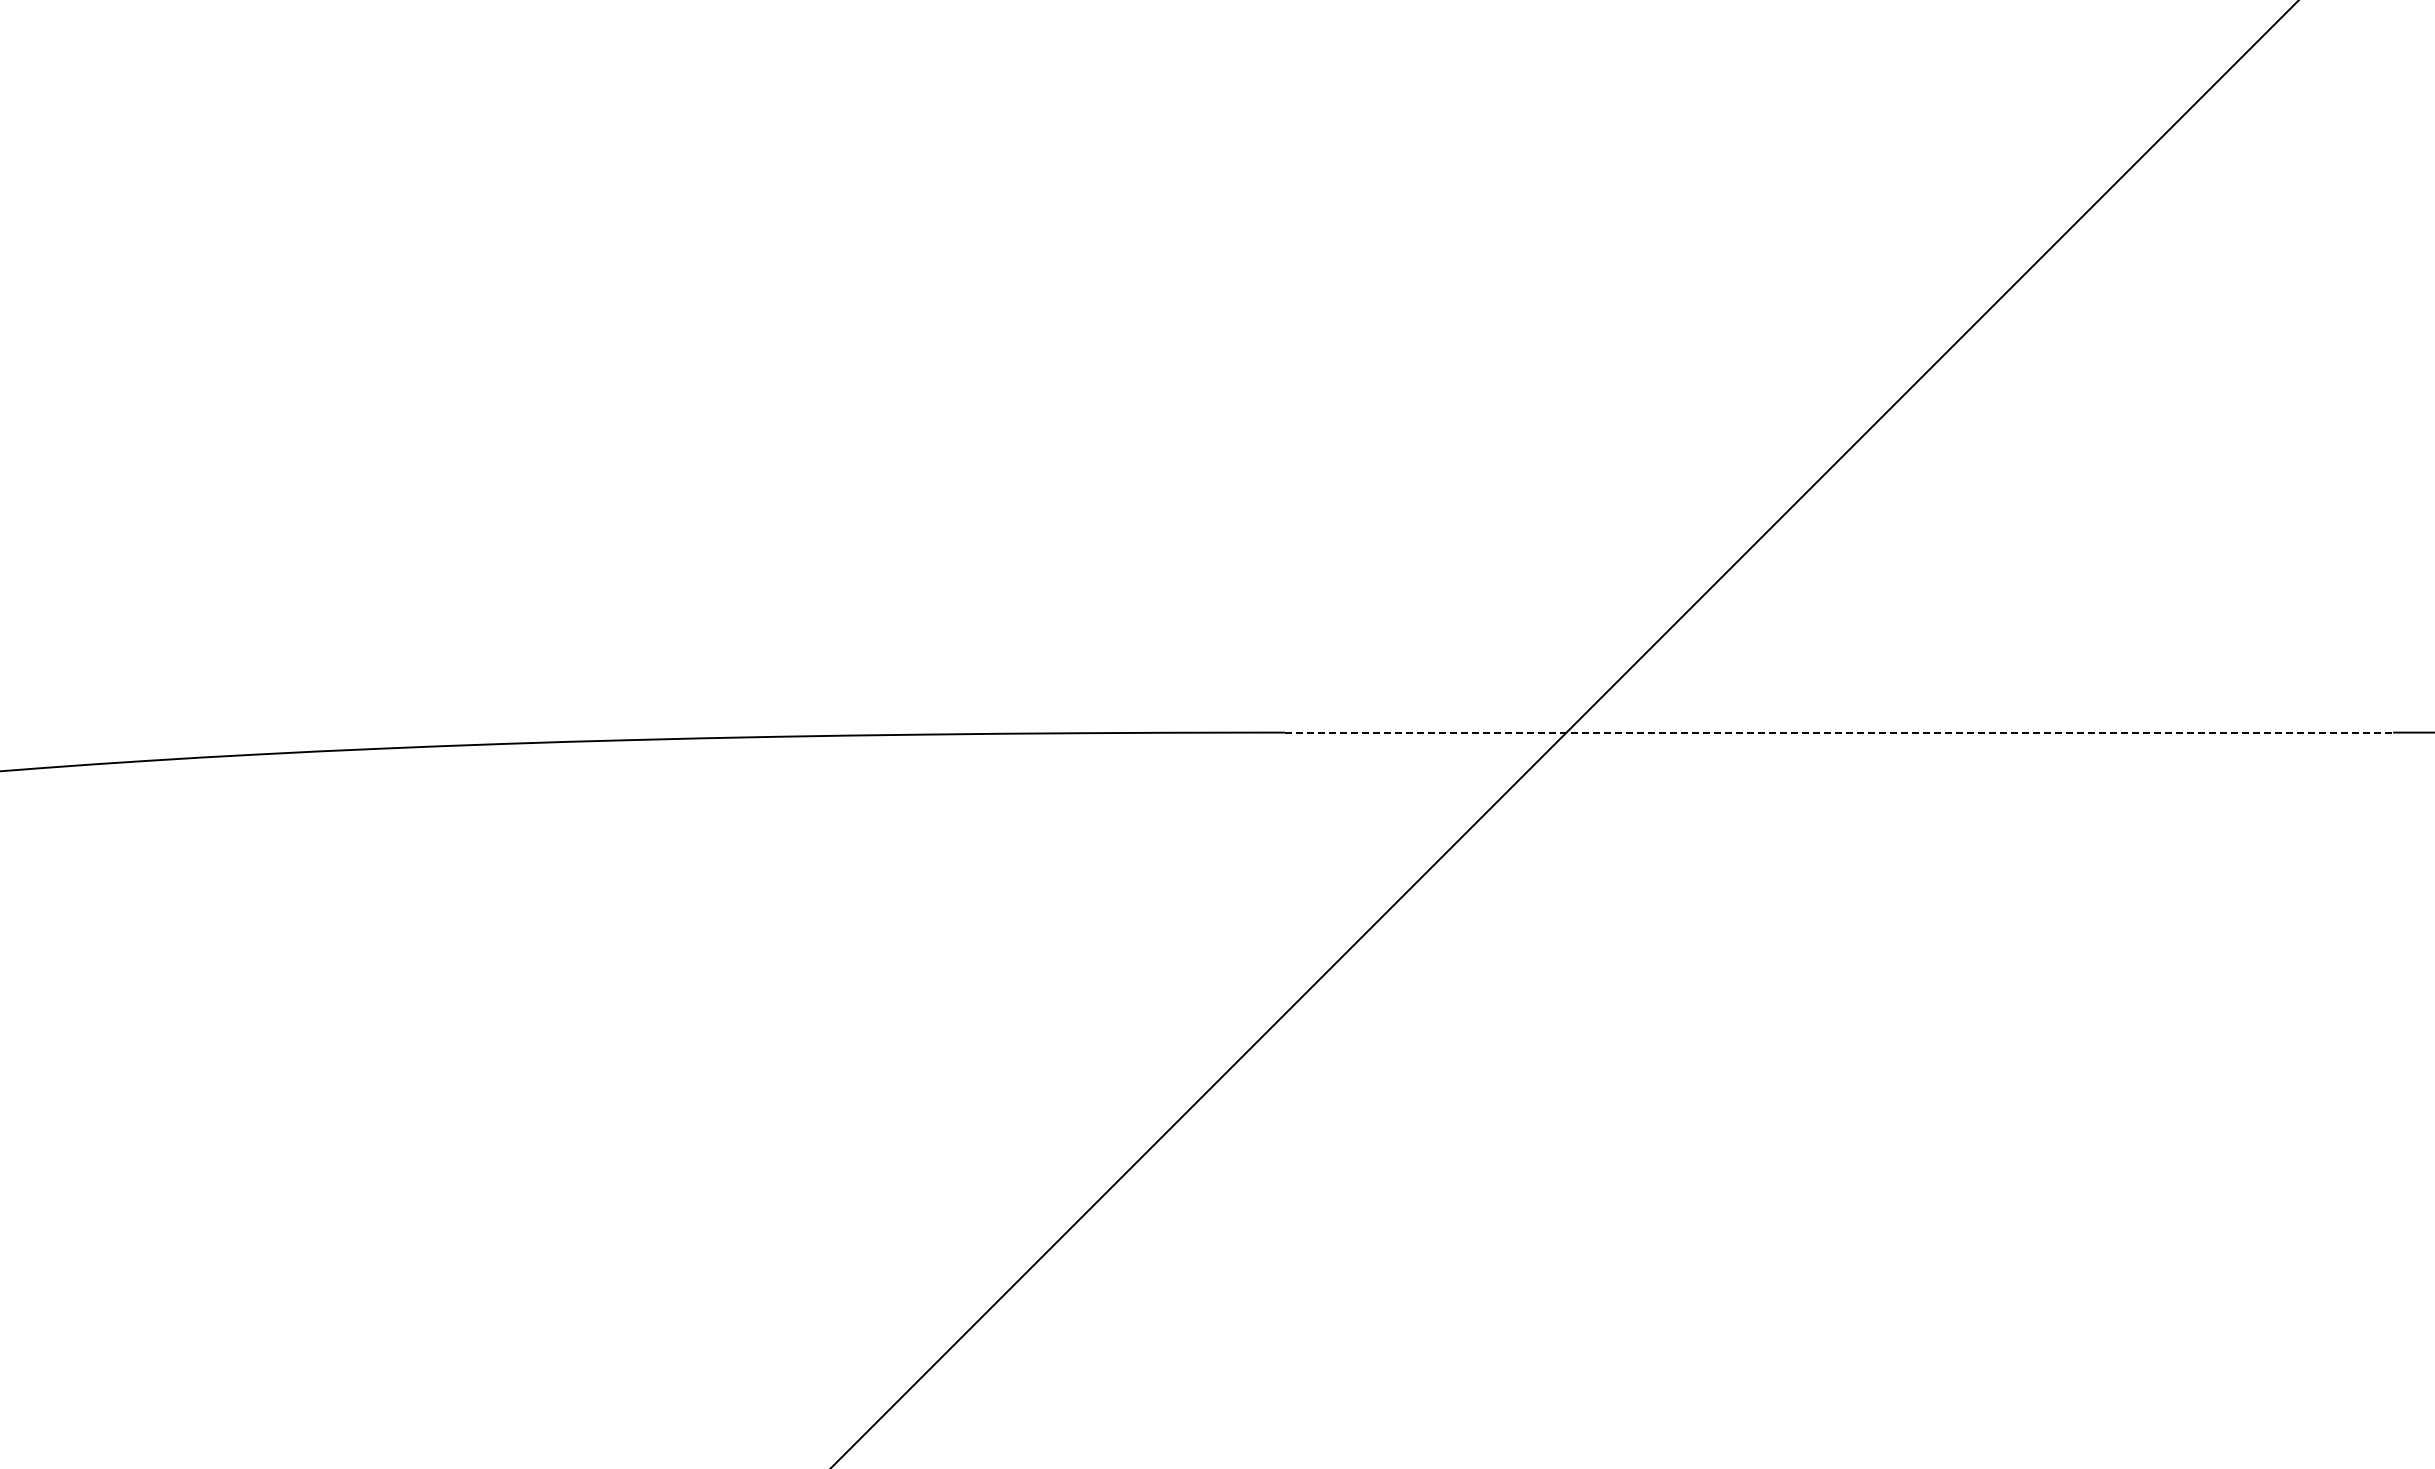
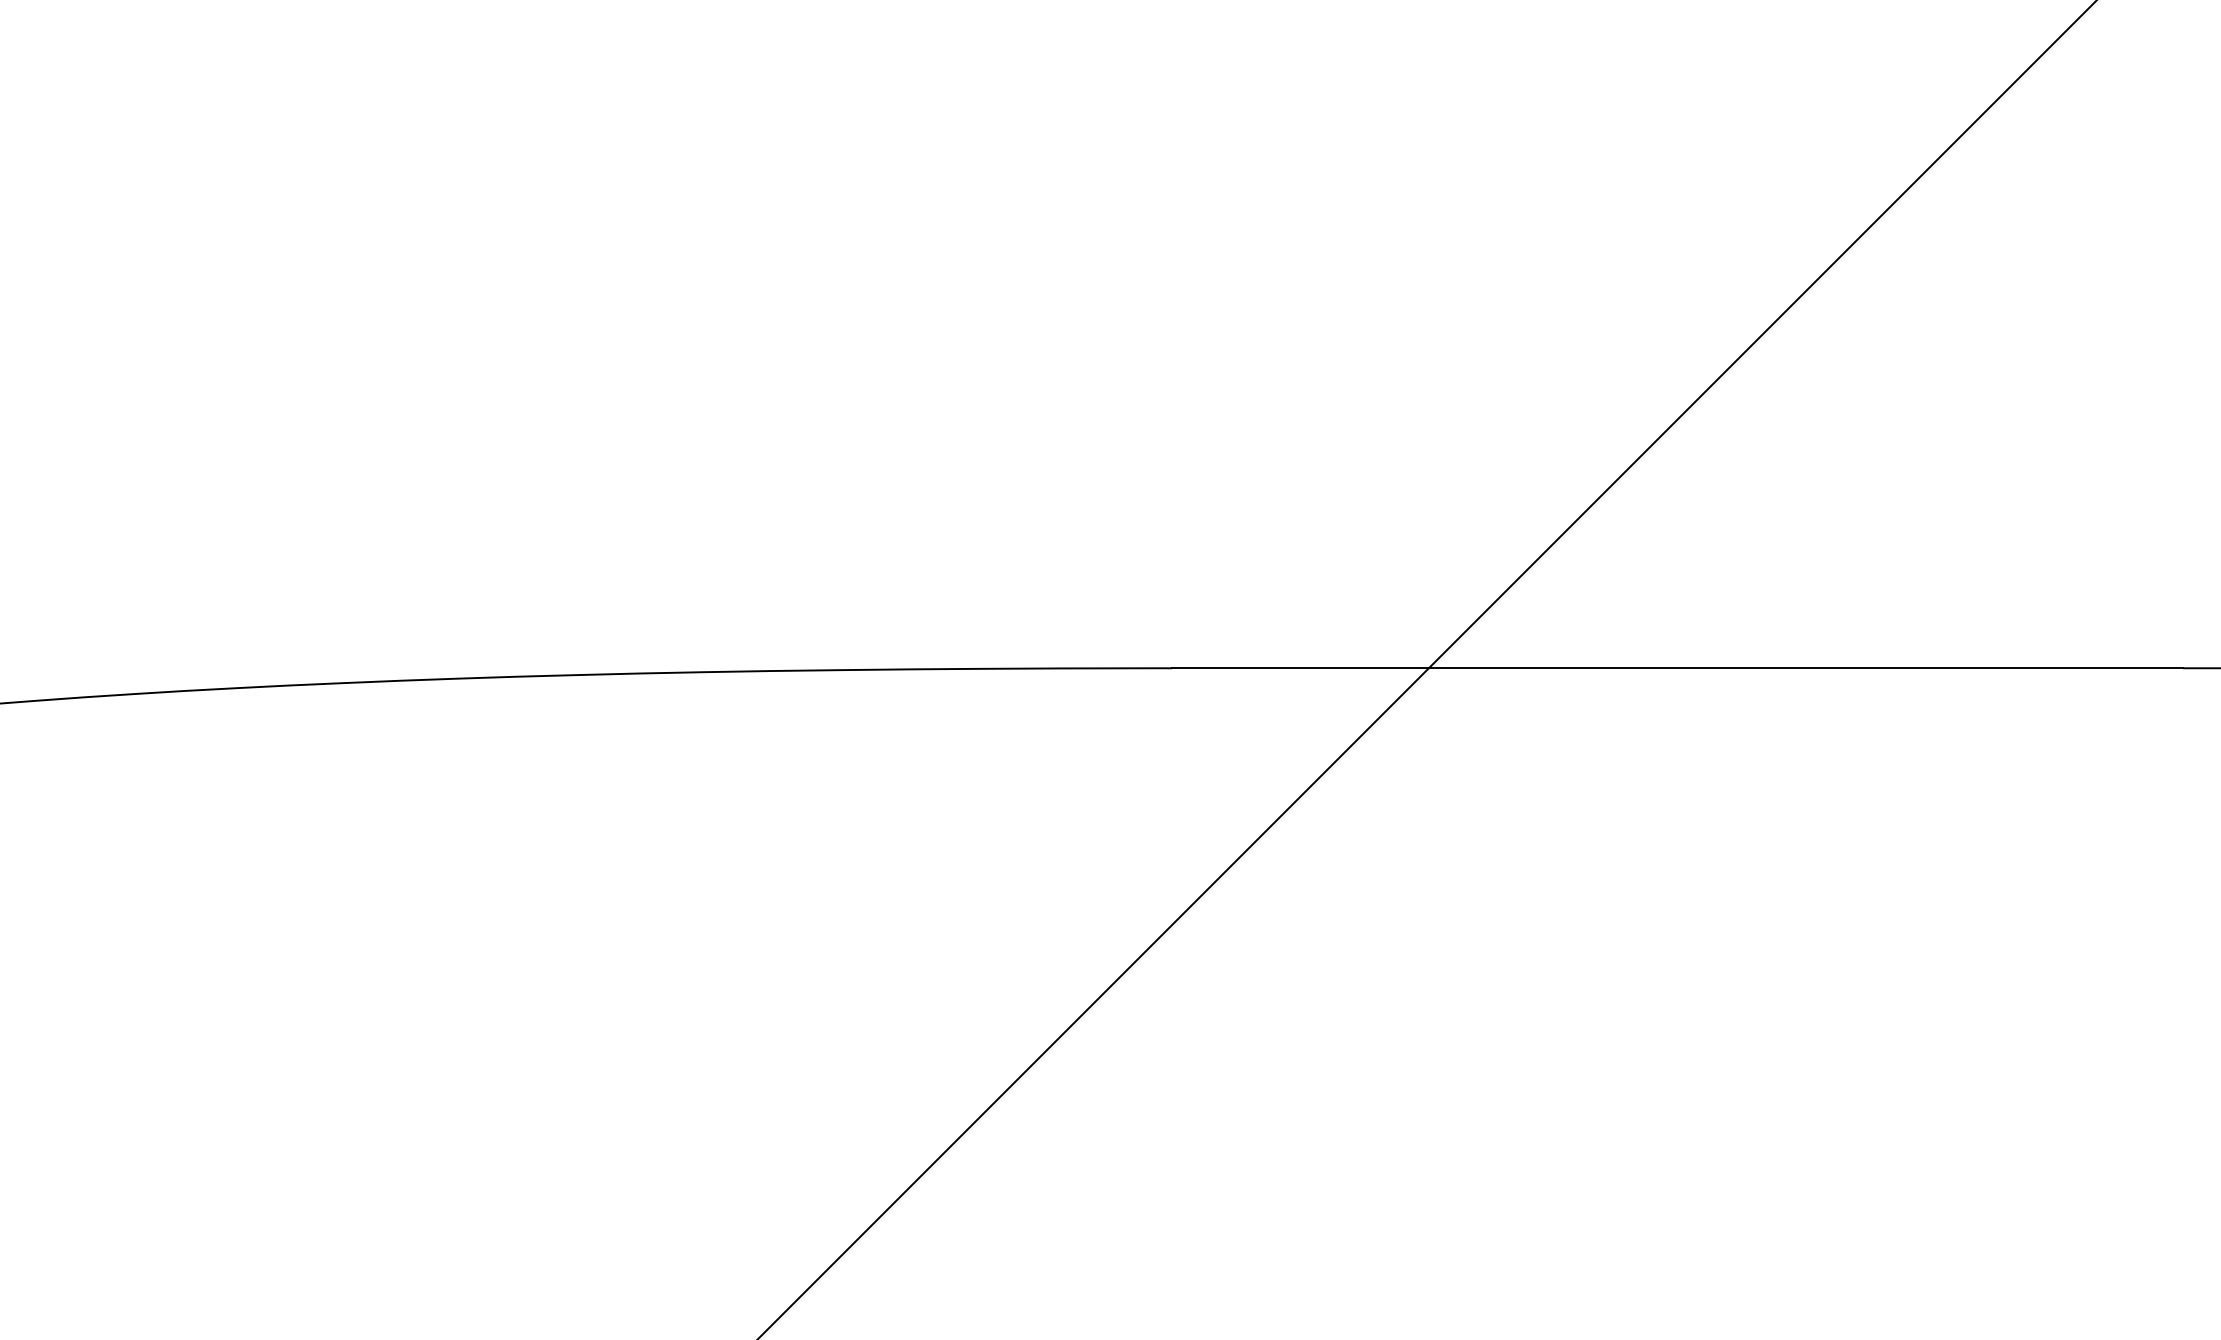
line: (1839, 732) -> (1677, 668), dashed -> solid

